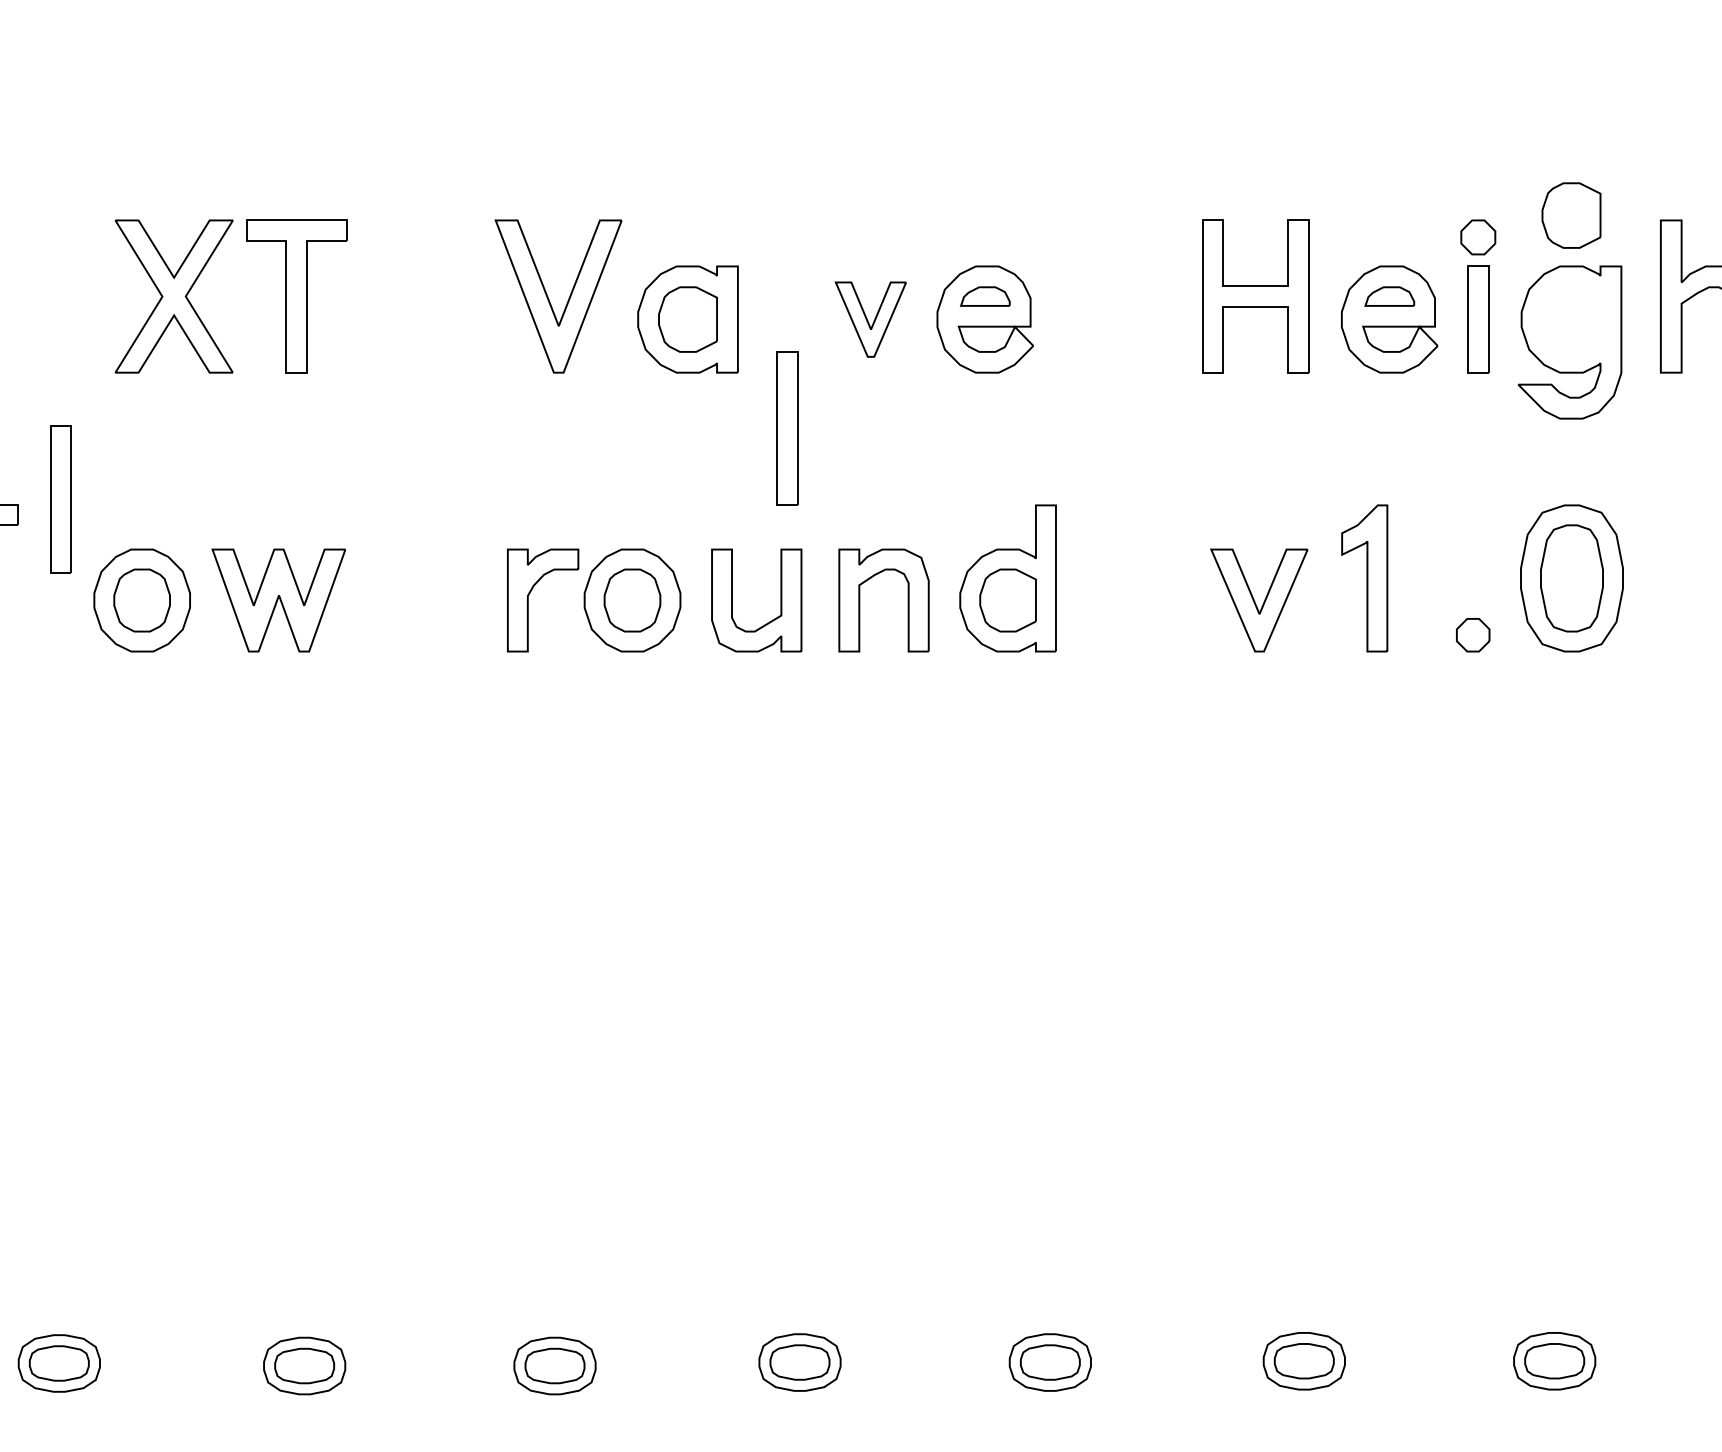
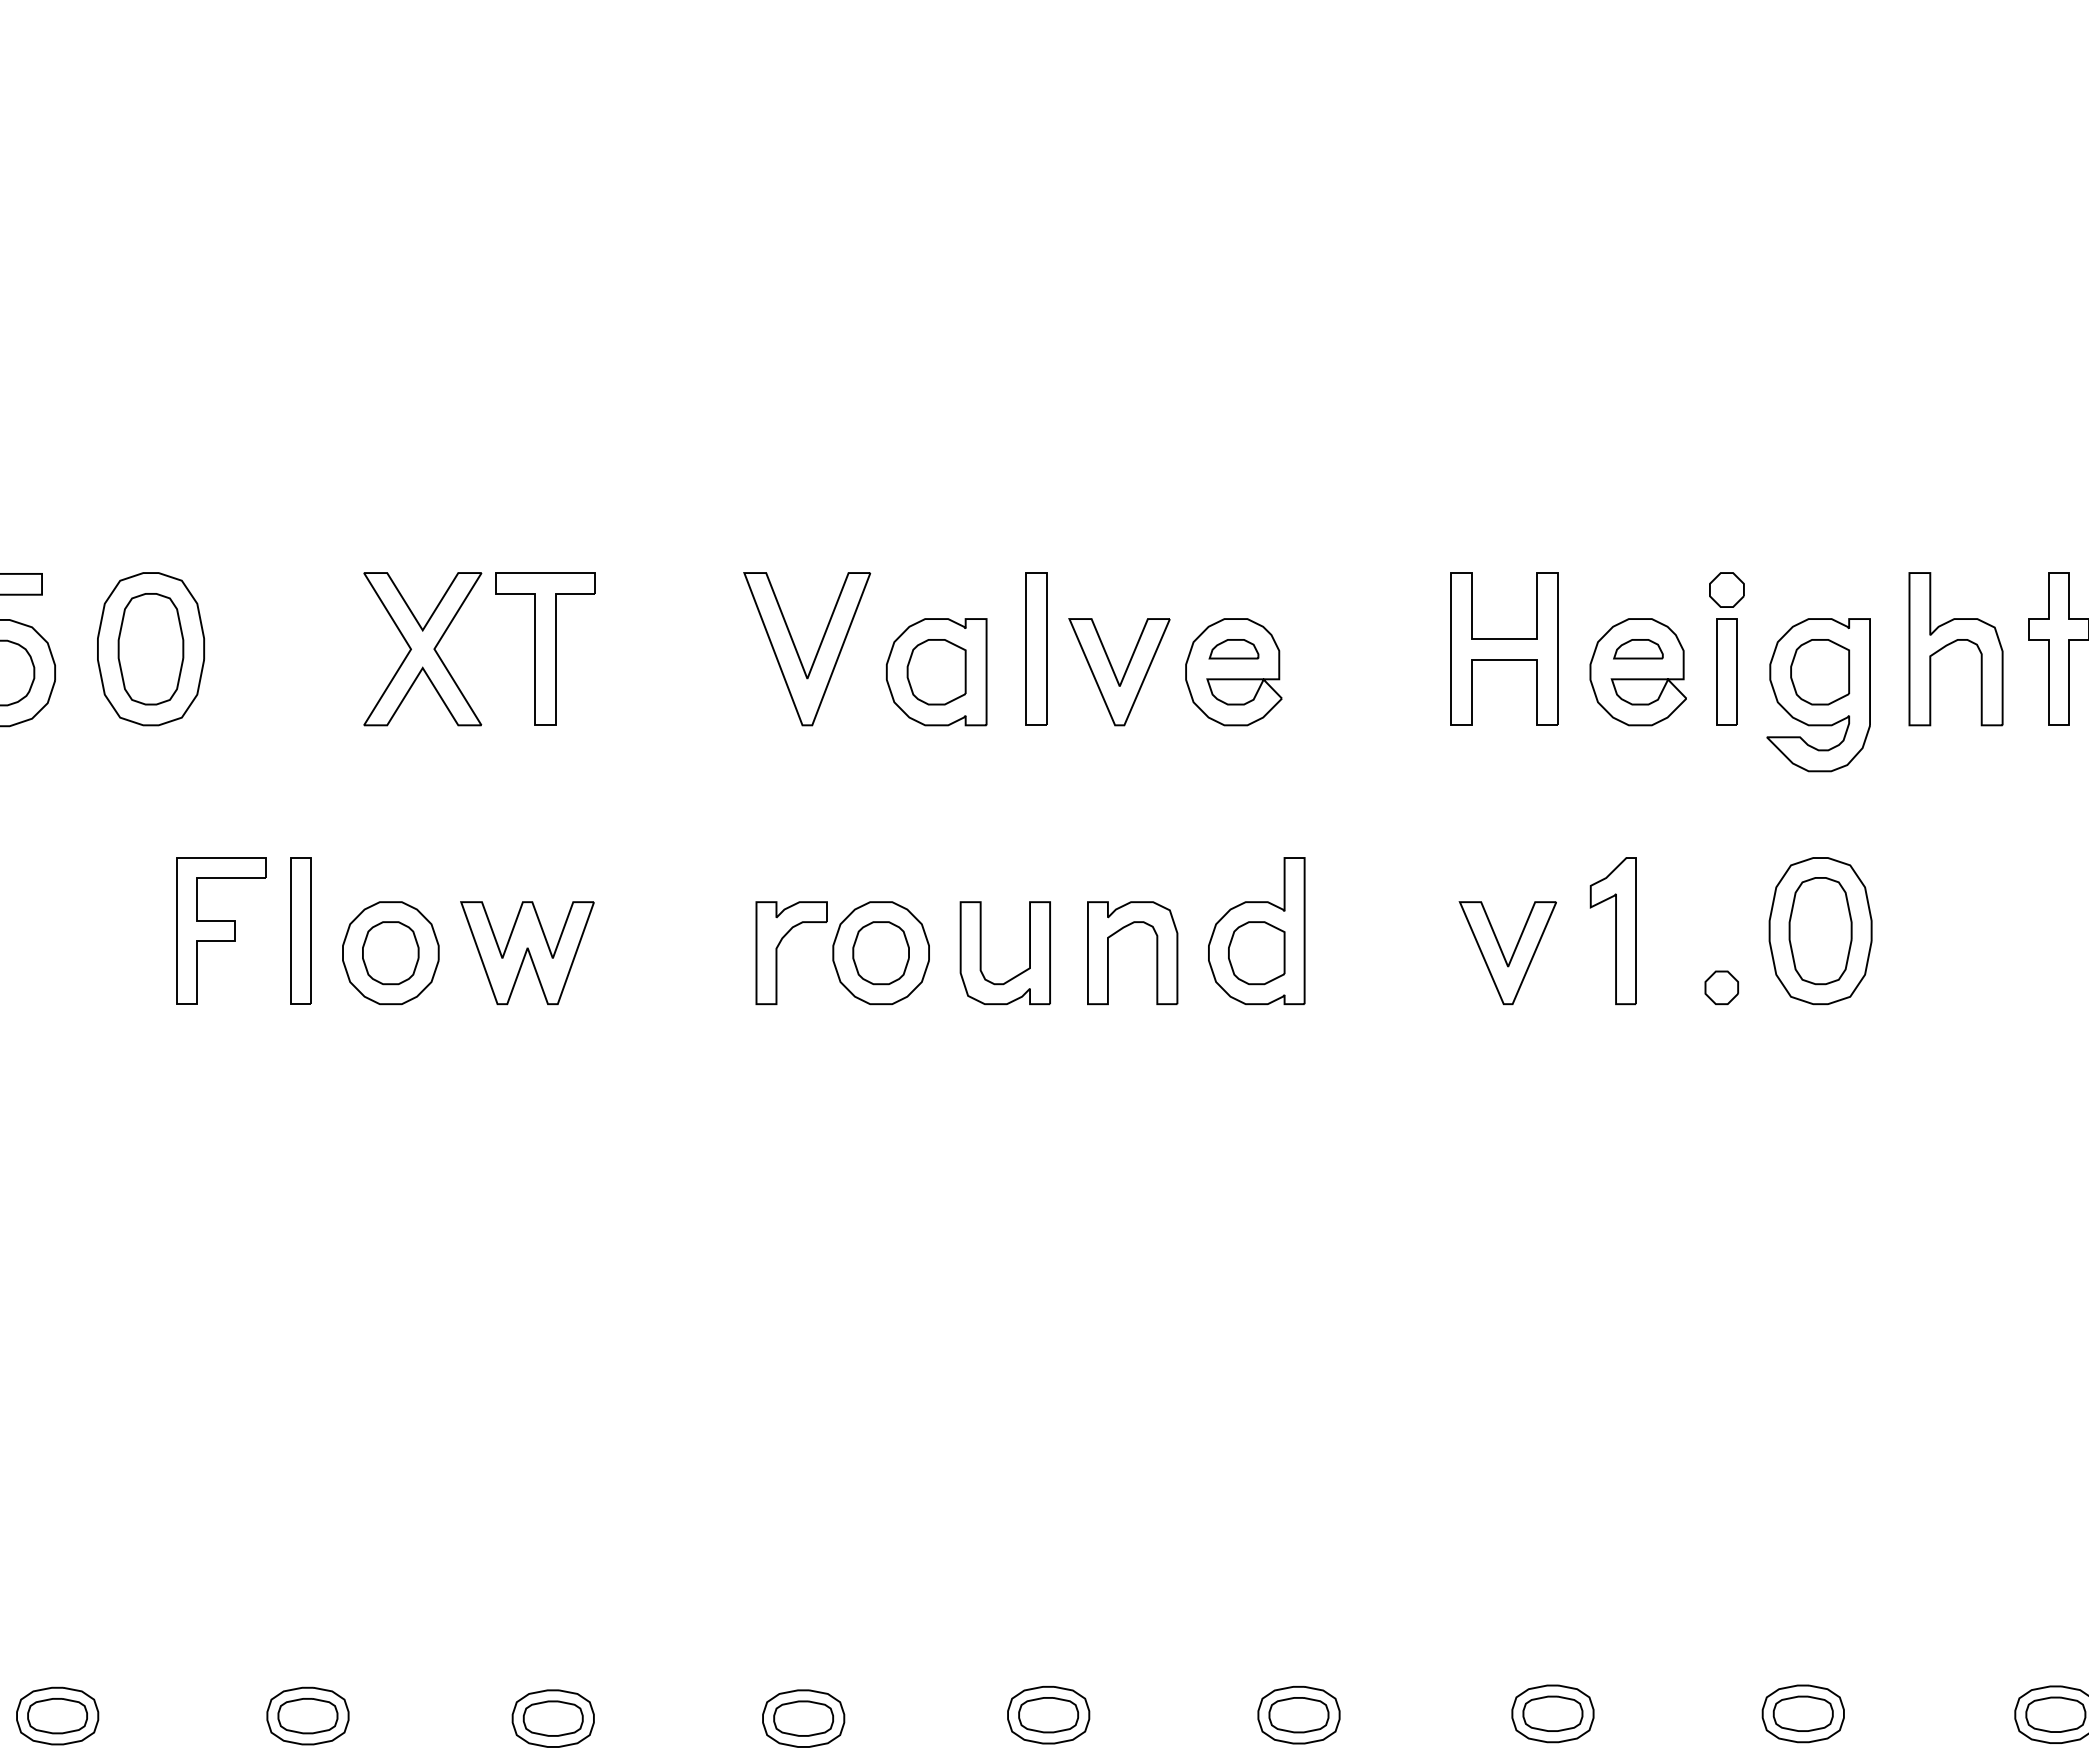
part: (1571, 215) -> (1820, 672), moved
part: (870, 319) -> (1119, 672), size x1.43
part: (787, 427) -> (1036, 648), moved
part: (59, 498) -> (300, 930), moved

